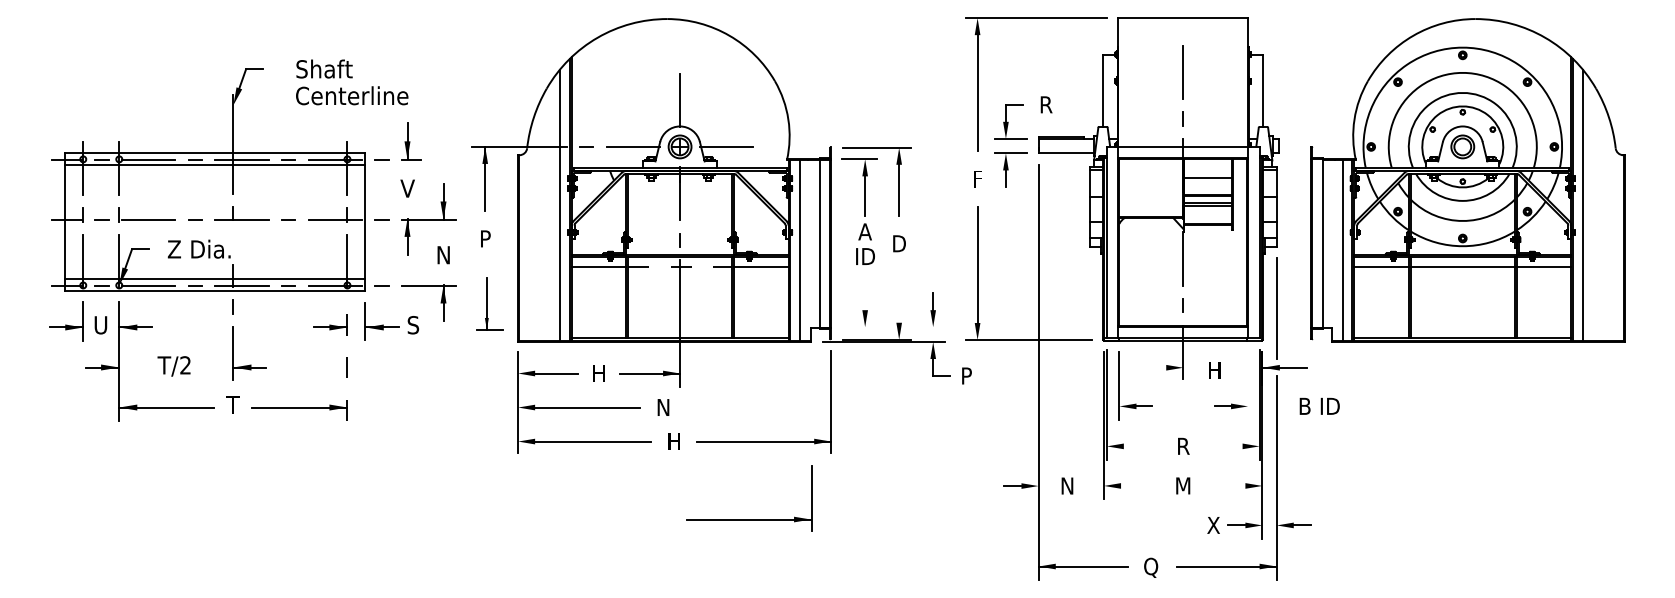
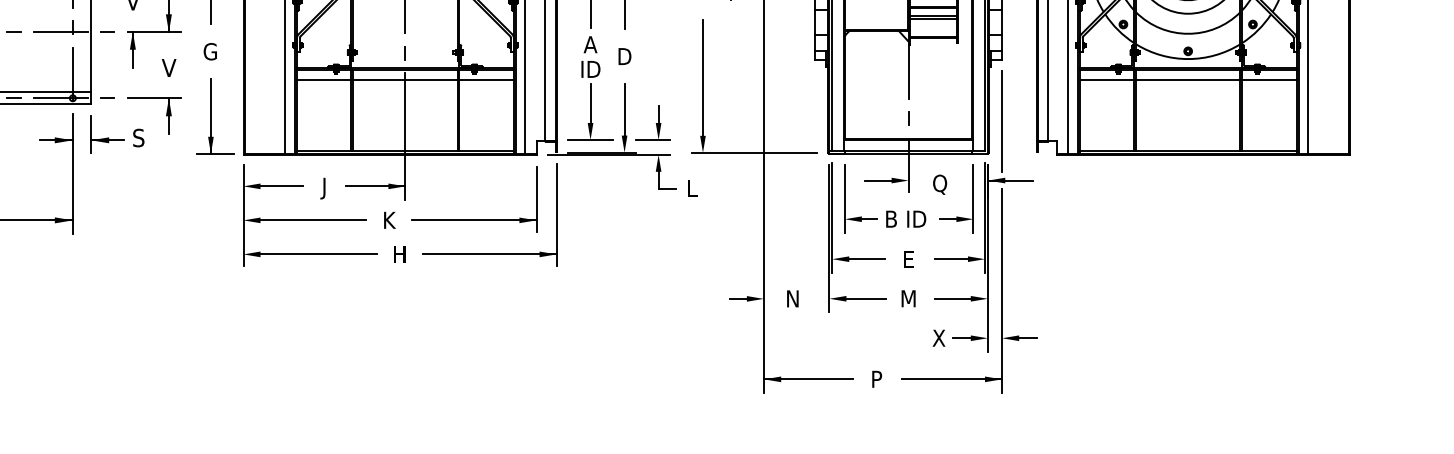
text: (484, 238) -> (209, 51), P -> G
text: (443, 255) -> (168, 68), N -> V
line: (680, 266) -> (405, 79), dashed -> solid
line: (865, 290) -> (590, 103), added
line: (899, 296) -> (624, 109), added
part: (489, 303) -> (214, 116), size x1.43
line: (865, 327) -> (590, 140), added
line: (927, 327) -> (652, 140), added
line: (347, 361) -> (72, 174), dashed -> solid
line: (1152, 367) -> (877, 180), added
text: (1214, 371) -> (939, 184), H -> Q
text: (598, 375) -> (323, 188), H -> J
text: (966, 375) -> (691, 188), P -> L
line: (1248, 385) -> (973, 198), added
text: (1319, 405) -> (905, 218), moved
text: (663, 407) -> (388, 220), N -> K
text: (1183, 445) -> (908, 258), R -> E
line: (1141, 446) -> (866, 259), added
line: (1225, 446) -> (950, 259), added
line: (1140, 485) -> (865, 298), added
line: (1227, 485) -> (952, 298), added
part: (749, 519) -> (474, 220), moved
text: (1151, 567) -> (876, 380), Q -> P

